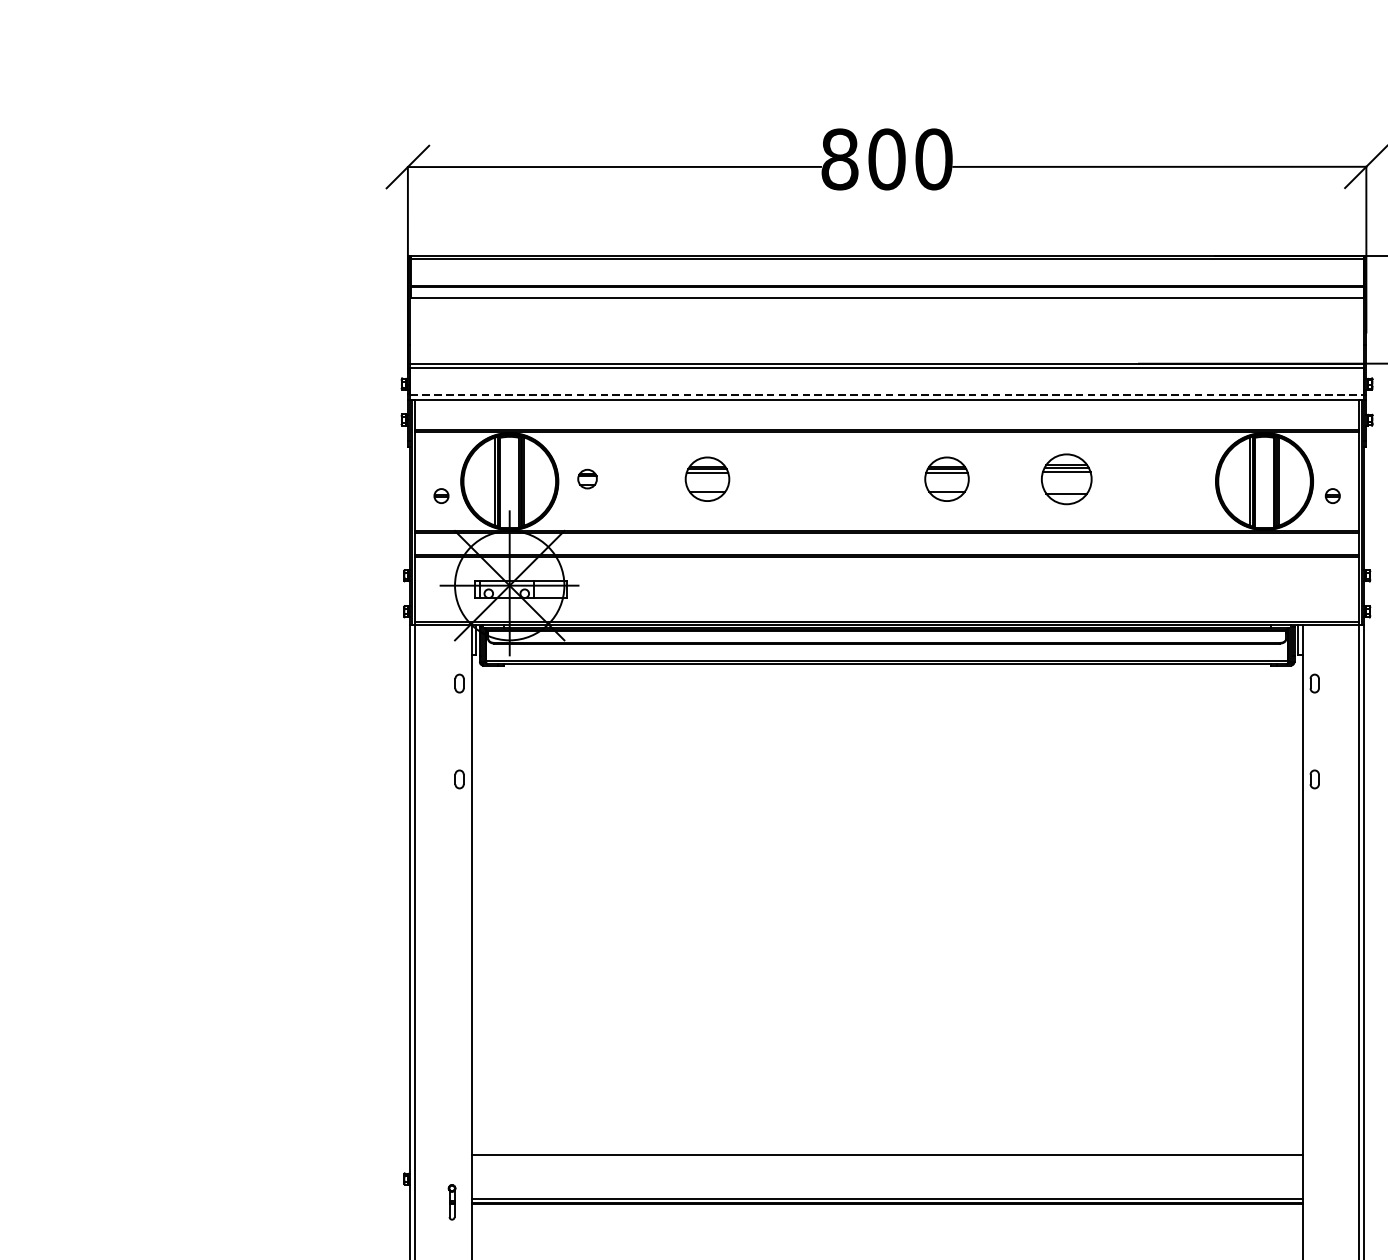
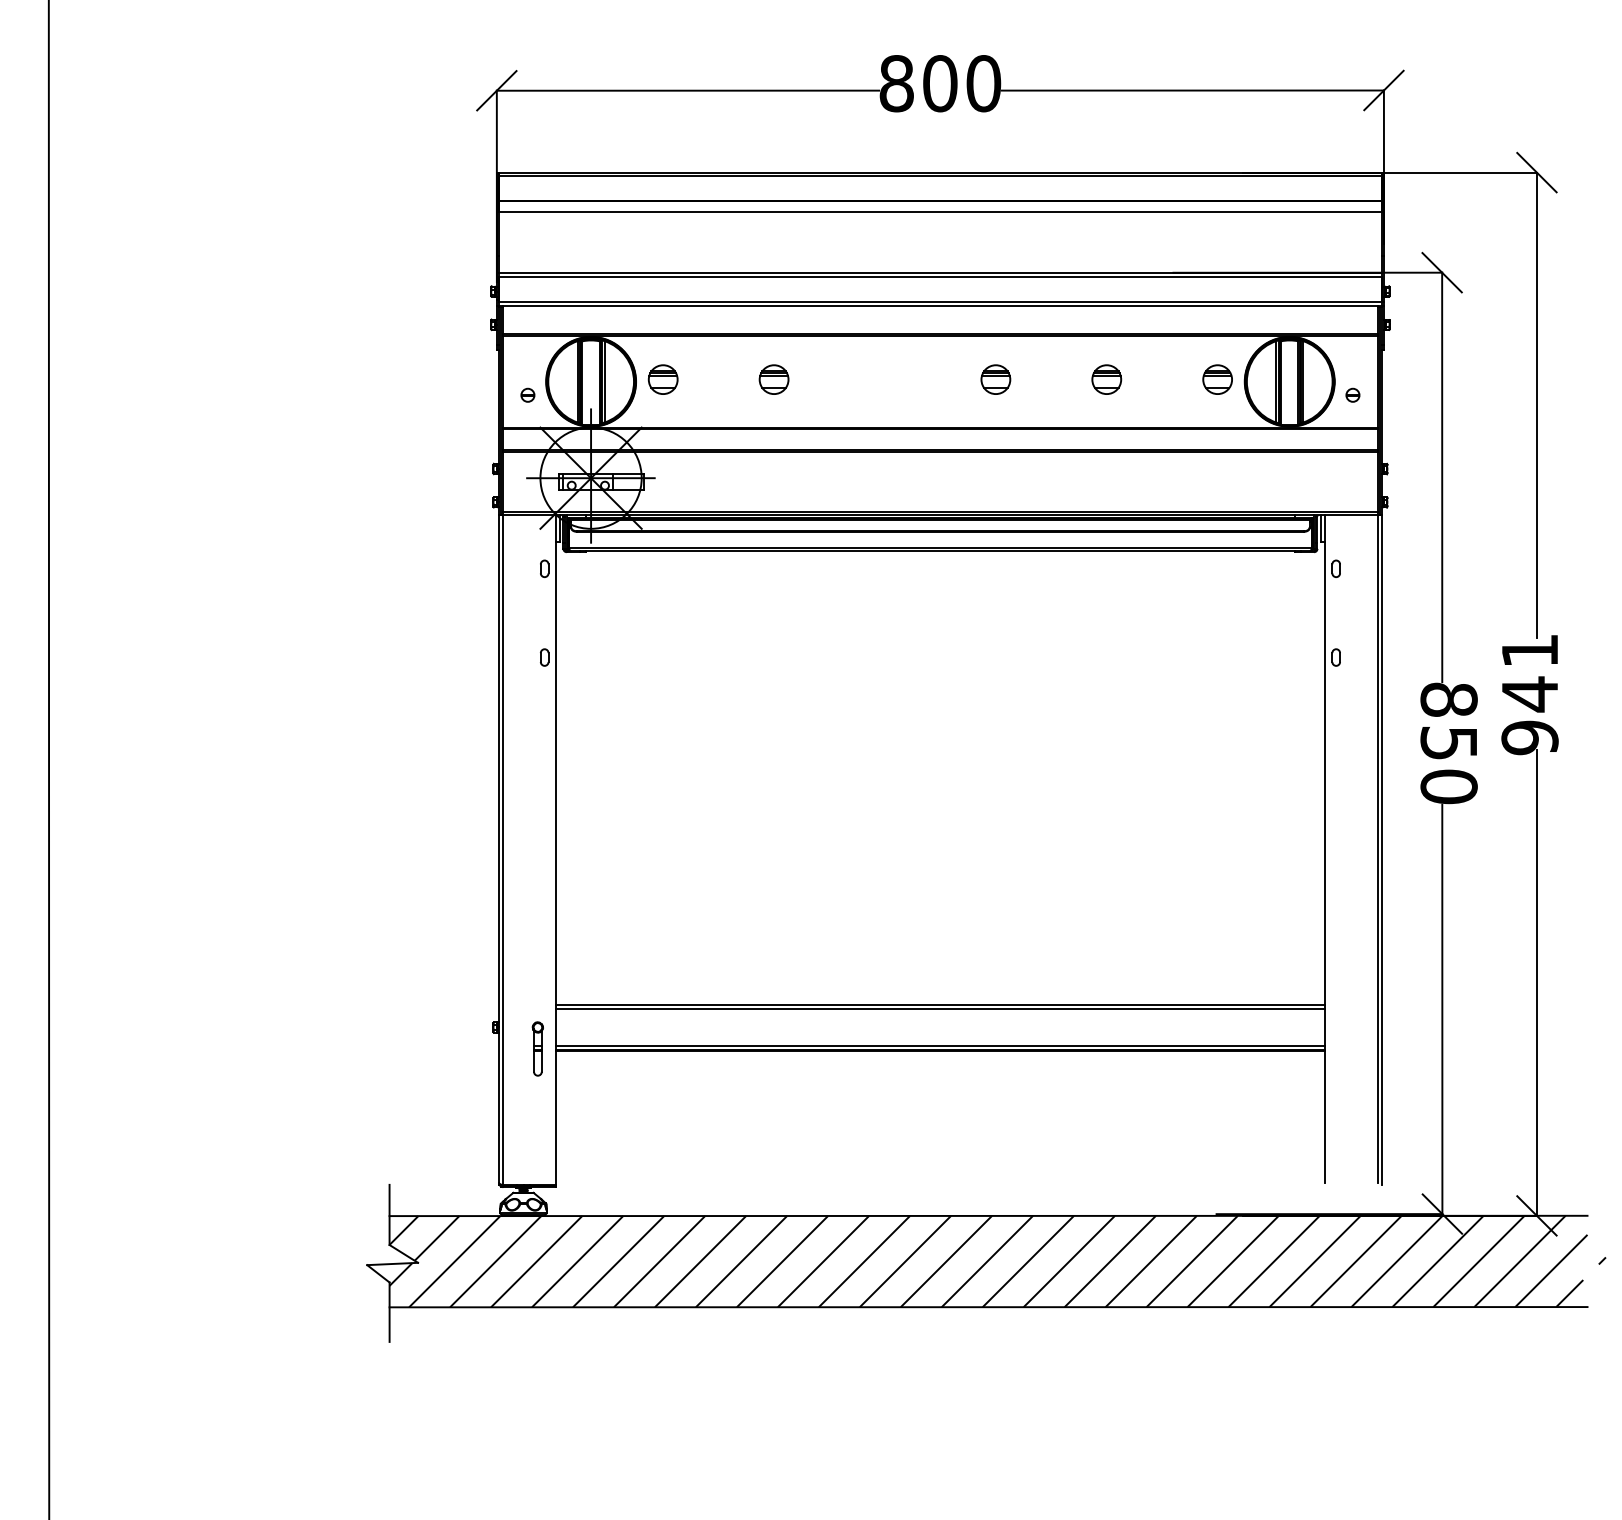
line: (887, 394) -> (940, 301), dashed -> solid
part: (586, 479) -> (662, 379), size x1.67
part: (706, 479) -> (773, 379), size x0.71
part: (946, 479) -> (995, 379), size x0.71
part: (1066, 479) -> (1106, 379), size x0.62
part: (1186, 479) -> (1217, 379), added
line: (887, 1158) -> (940, 1008), added
part: (451, 1201) -> (537, 1048), size x1.67

